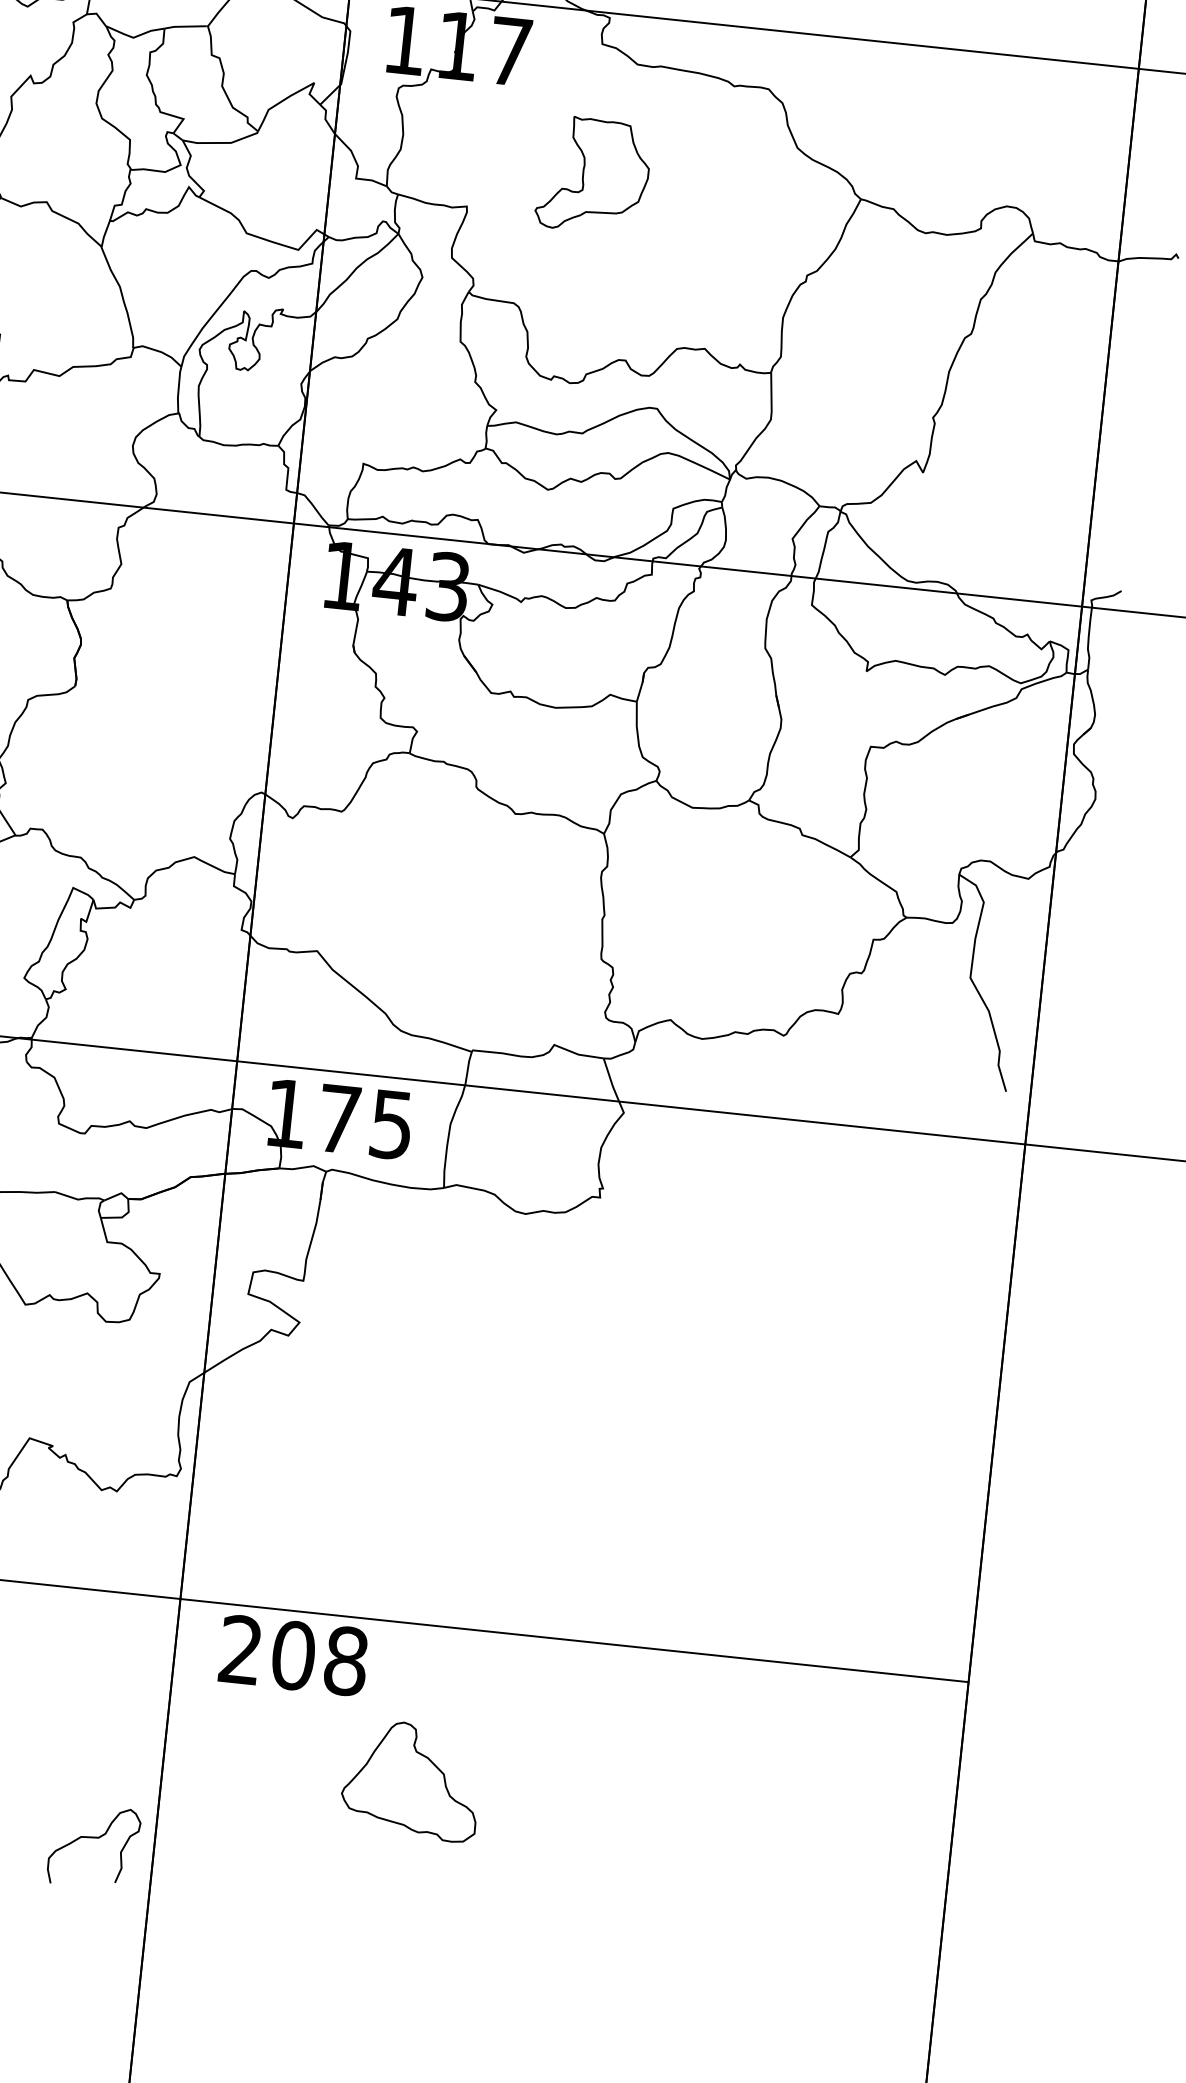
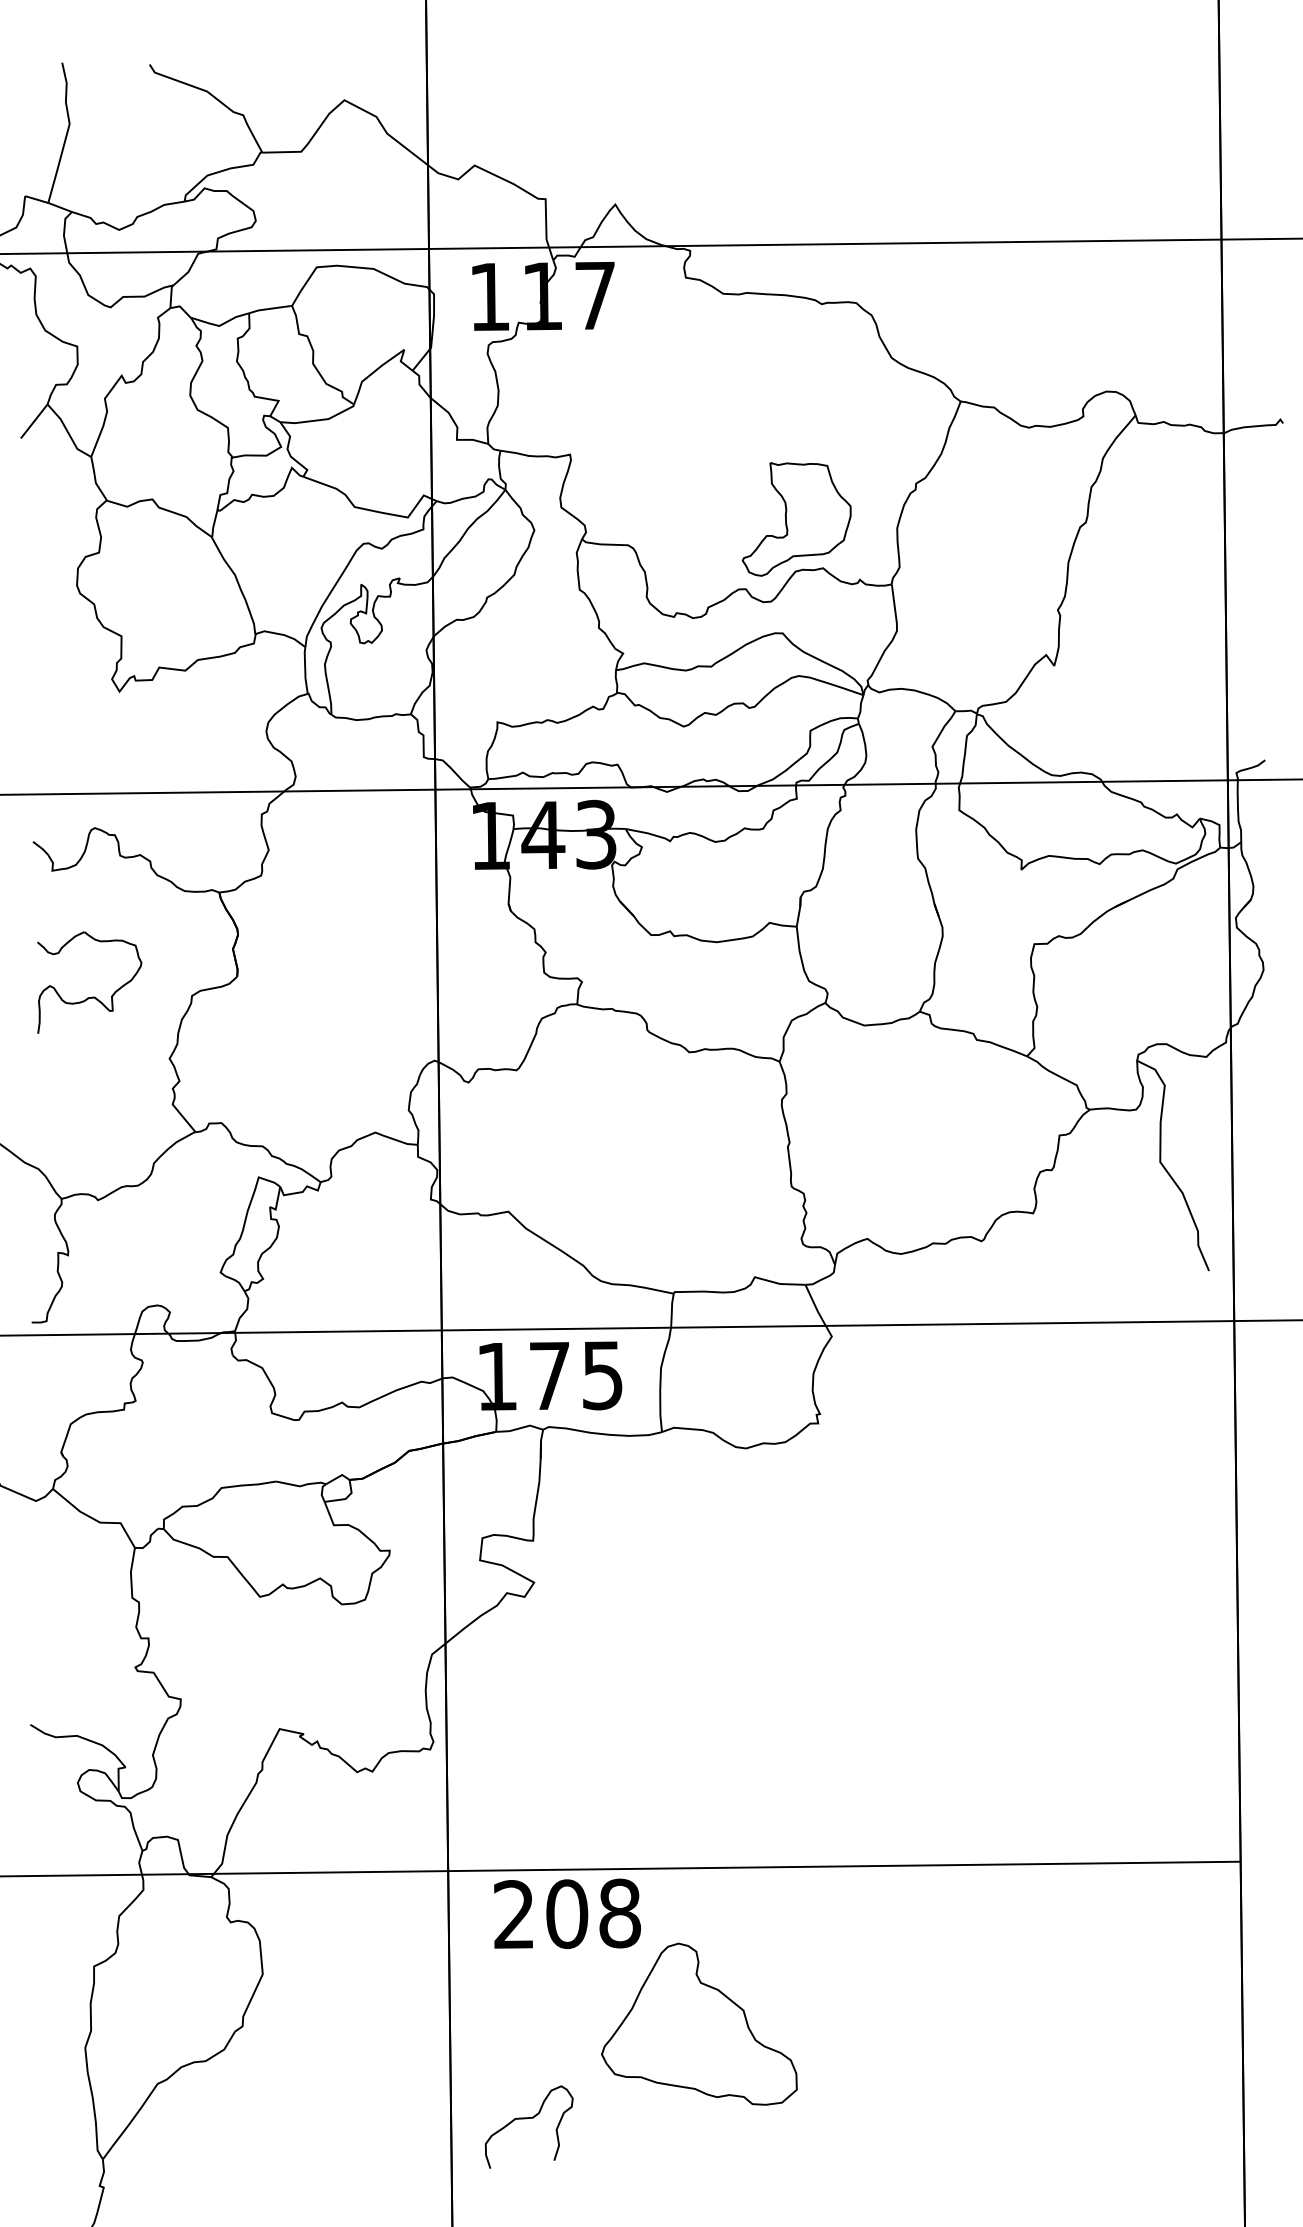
part: (593, 175) -> (796, 519), moved
part: (412, 1779) -> (699, 2023), size x1.43
curve: (92, 1838) -> (526, 2119), moved

